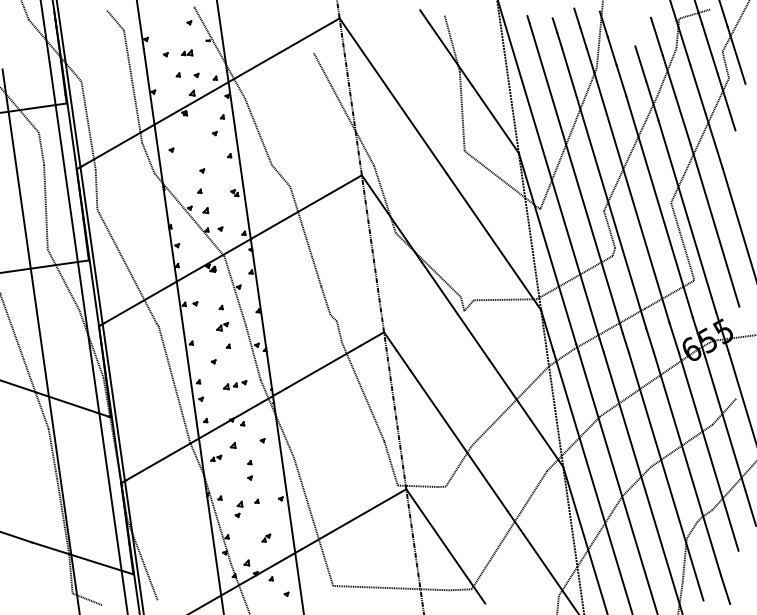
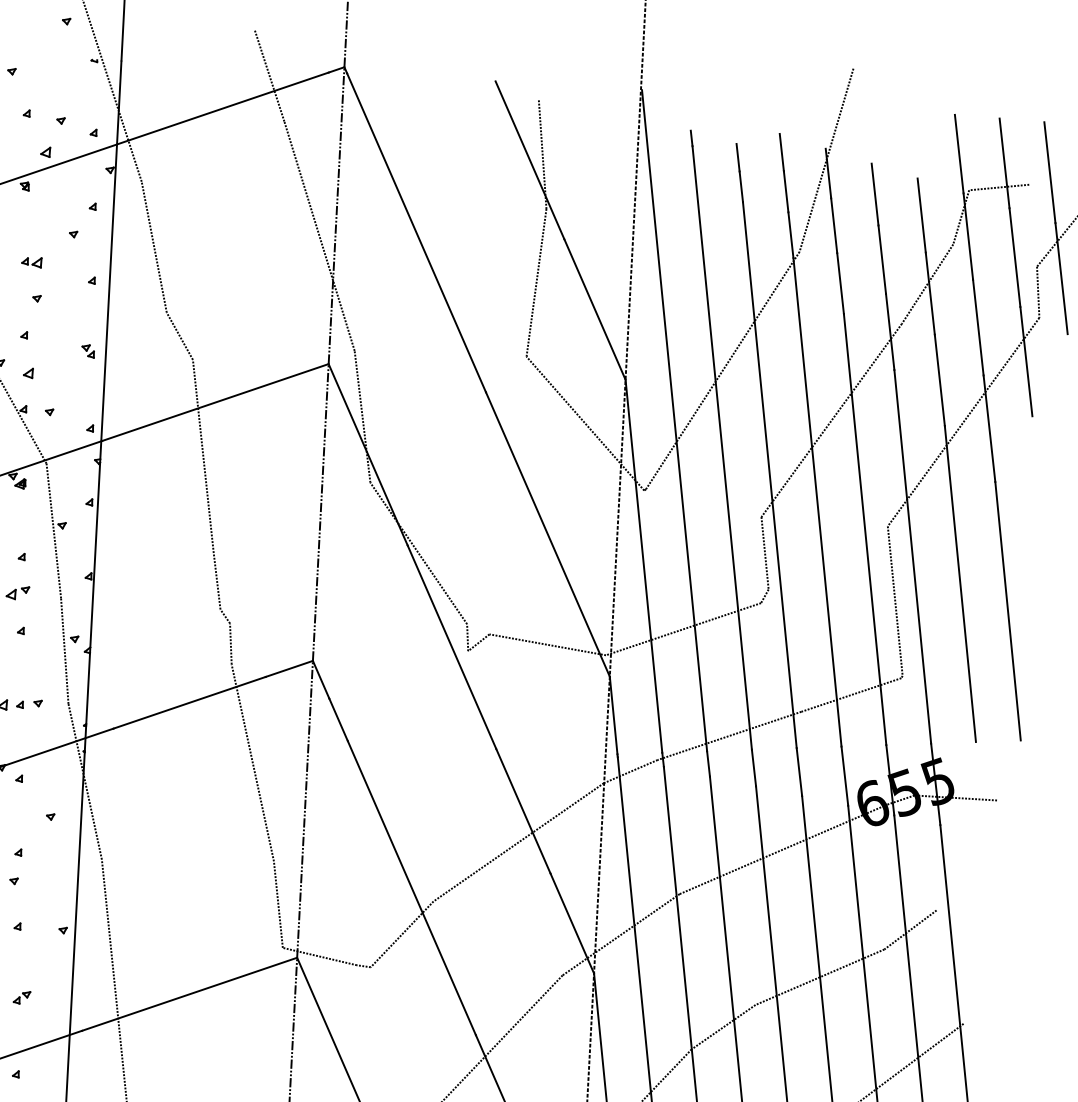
line: (301, 30) -> (269, 75), added
line: (630, 30) -> (875, 194), added
part: (187, 52) -> (32, 260), moved

